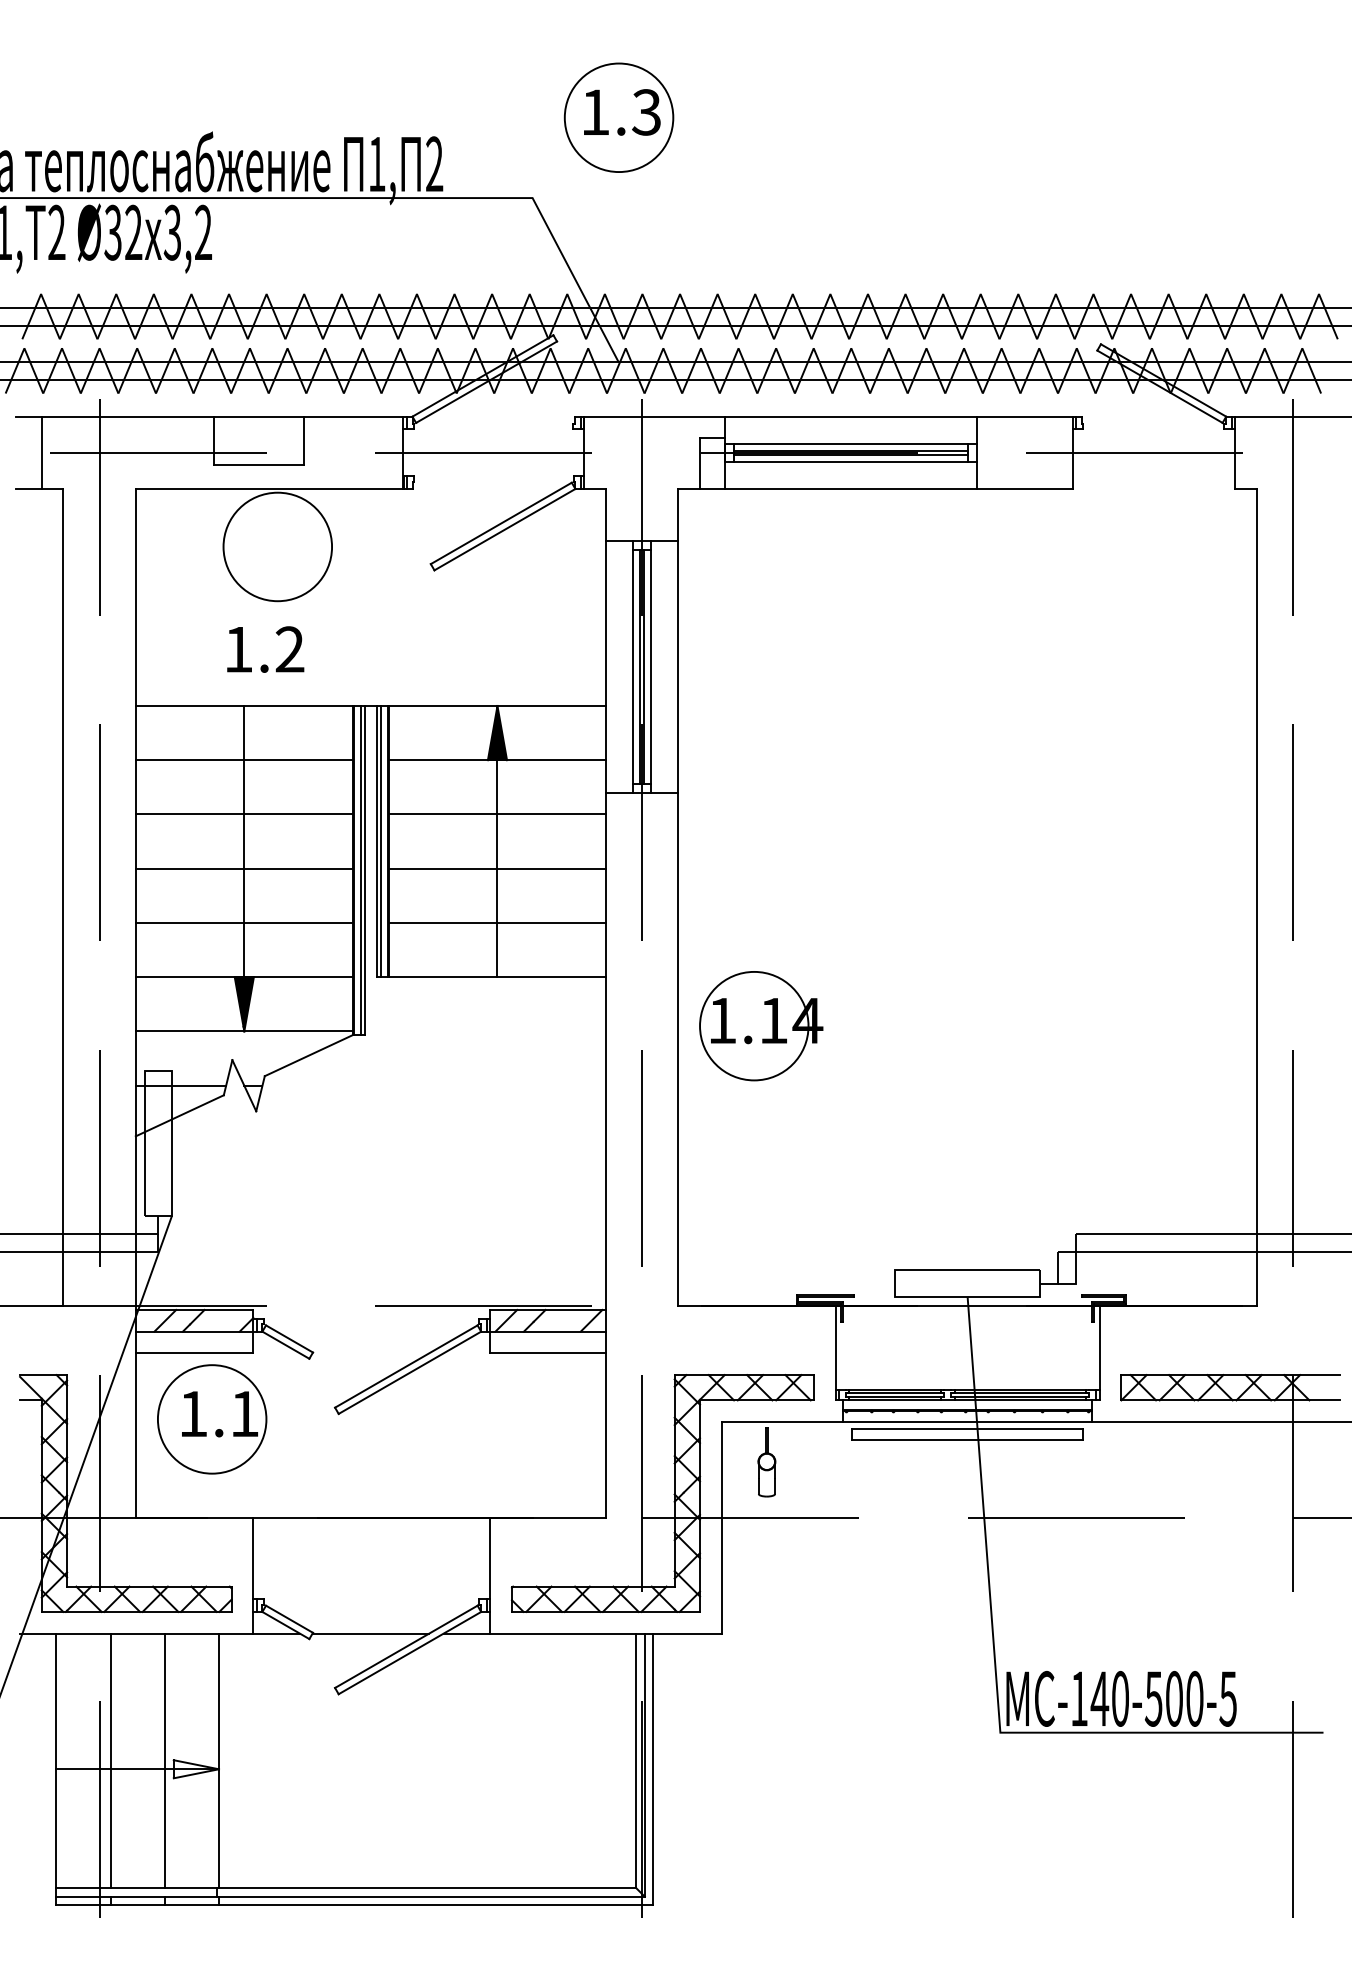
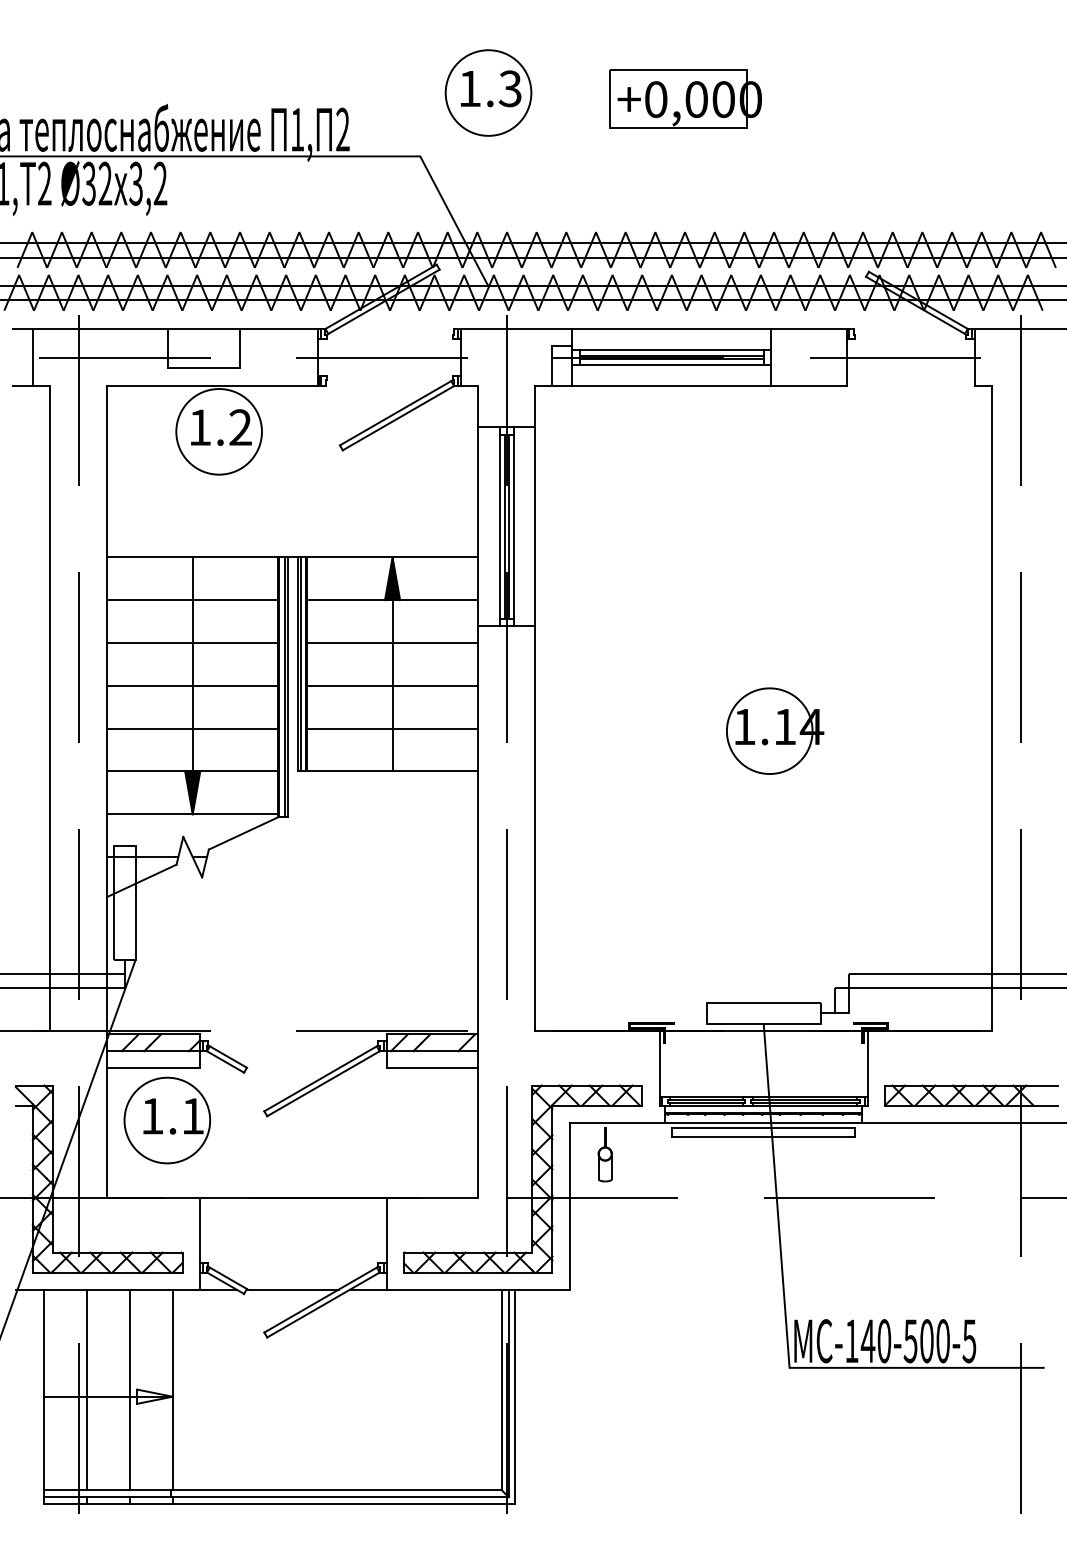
part: (868, 125) -> (685, 99), added
text: (265, 649) -> (221, 427), moved
part: (761, 1026) -> (775, 731), moved

